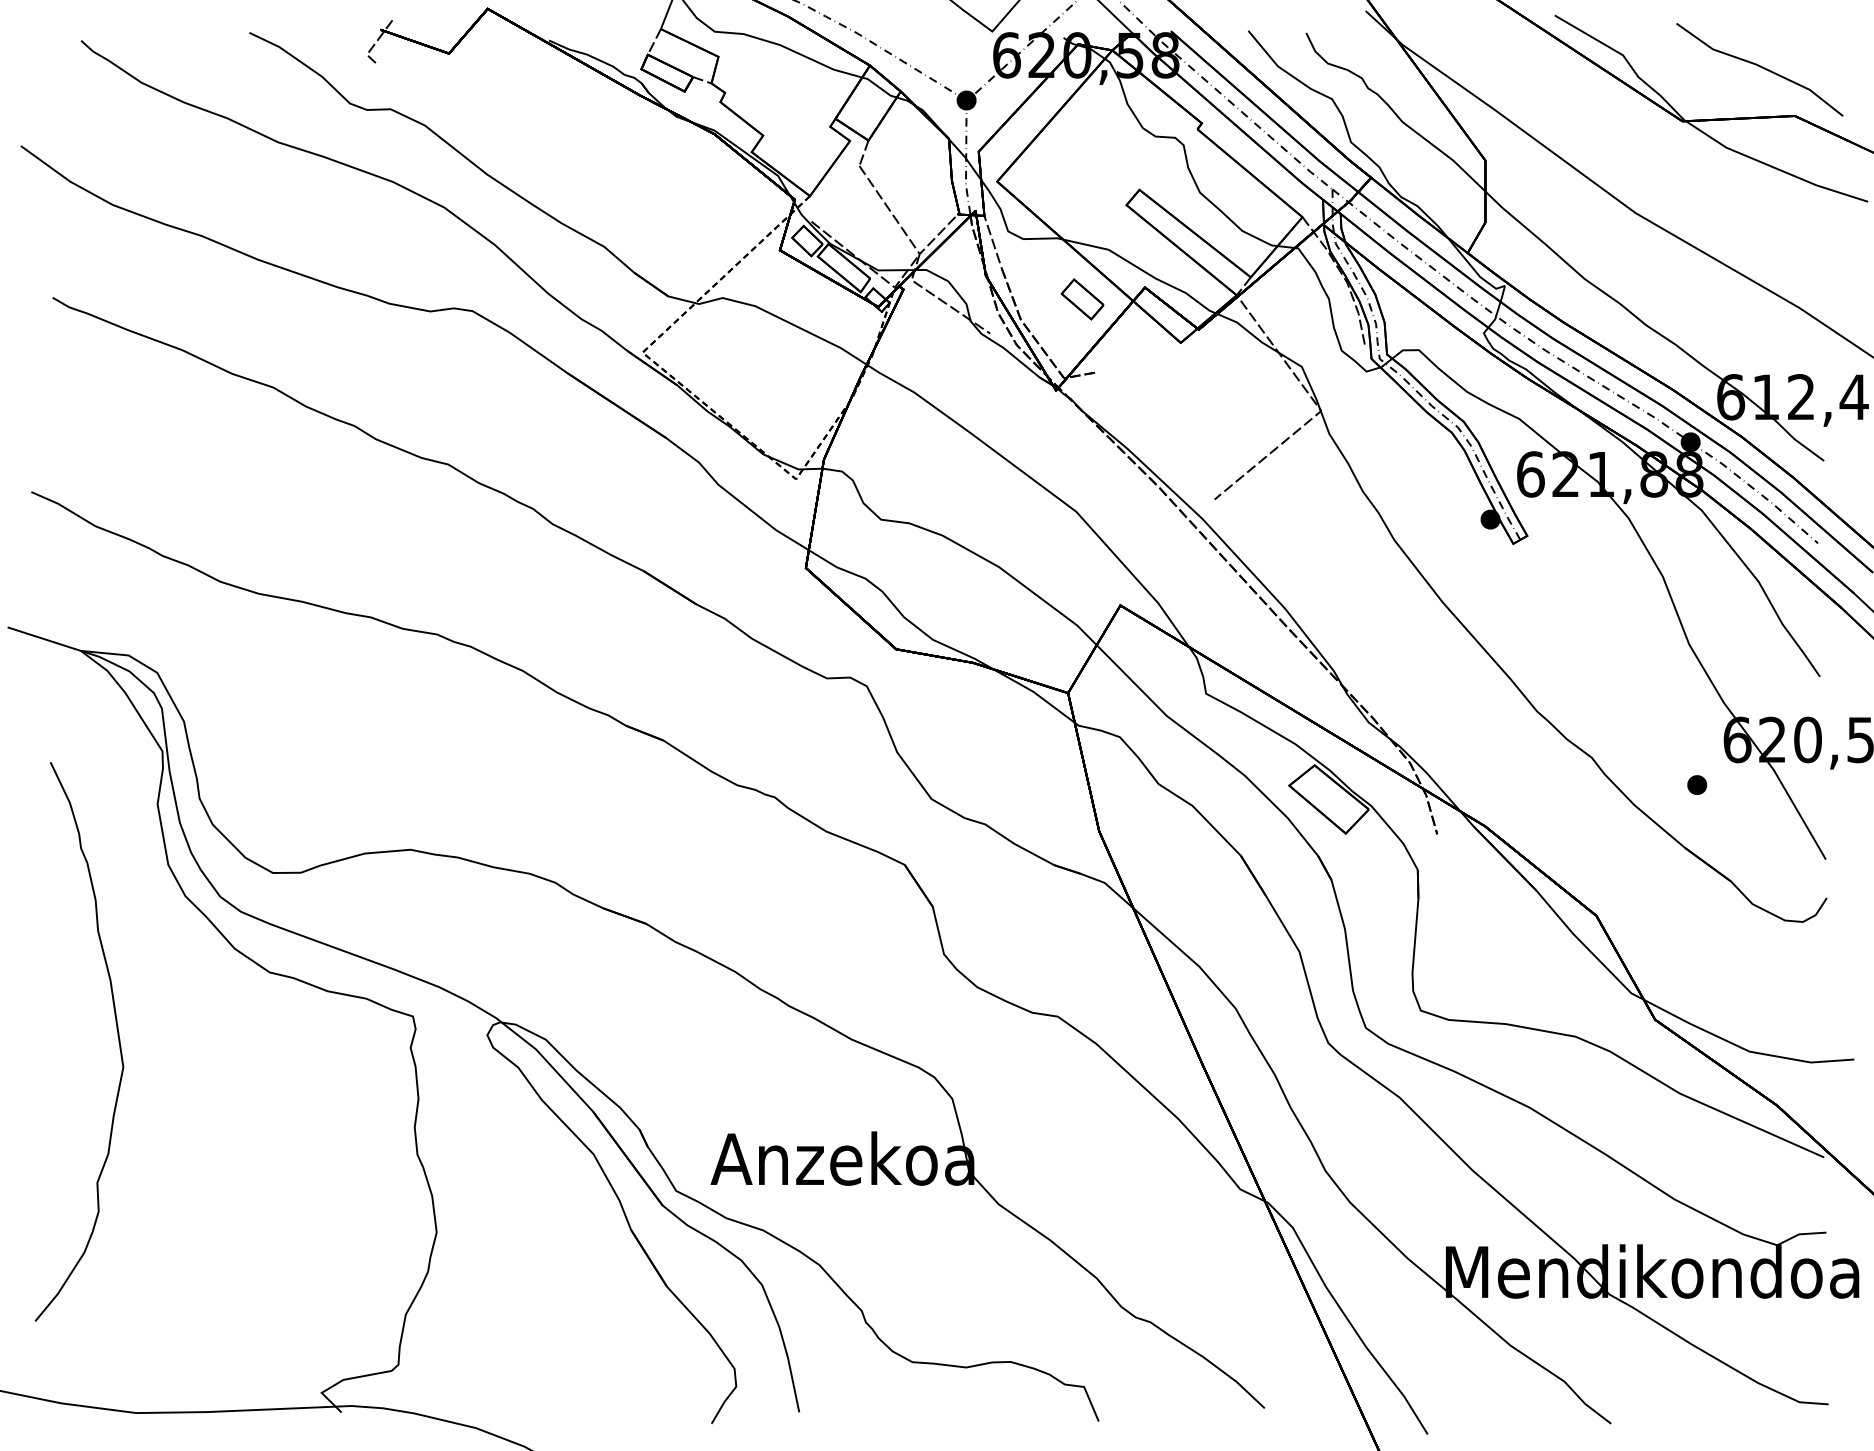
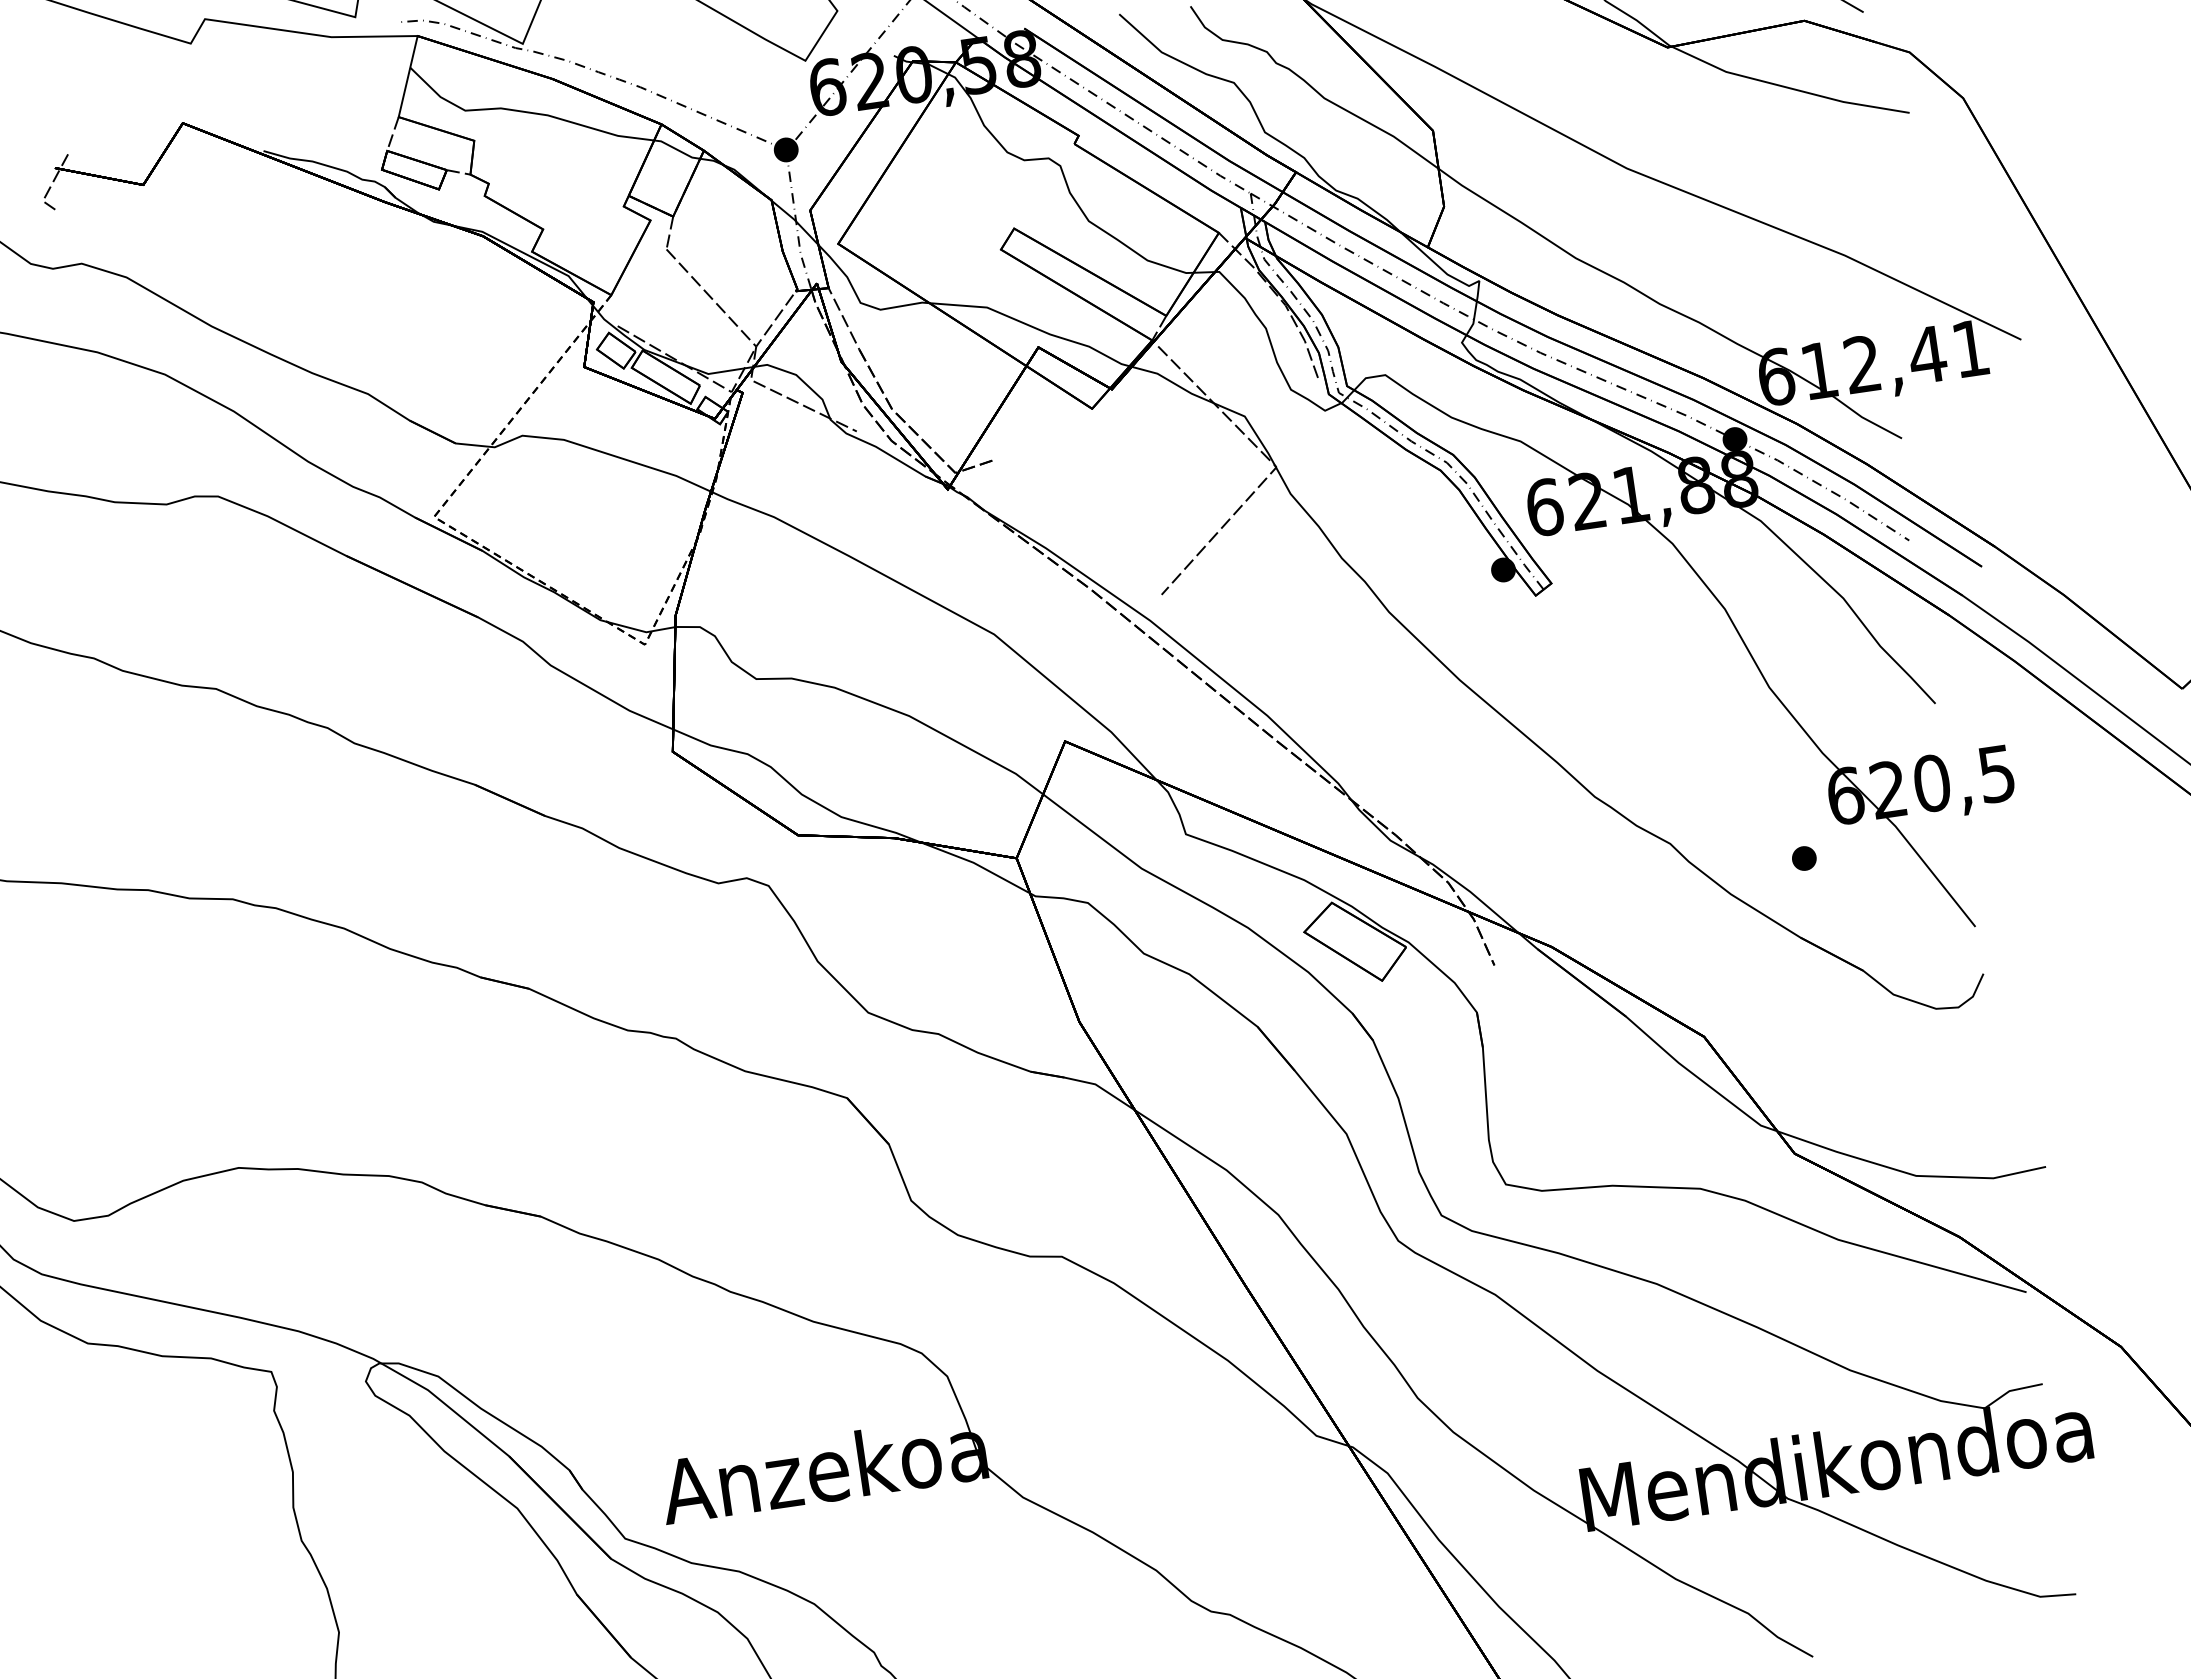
part: (1082, 299) -> (963, 373), removed

